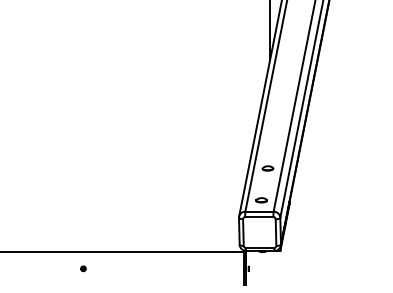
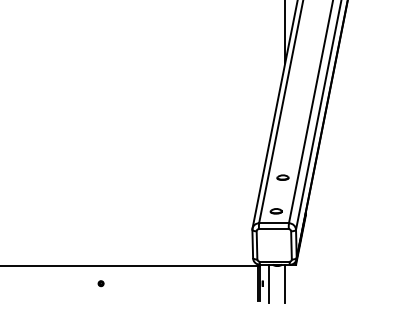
part: (82, 268) -> (100, 283), moved
line: (255, 268) -> (269, 283), added
line: (270, 268) -> (285, 283), added

